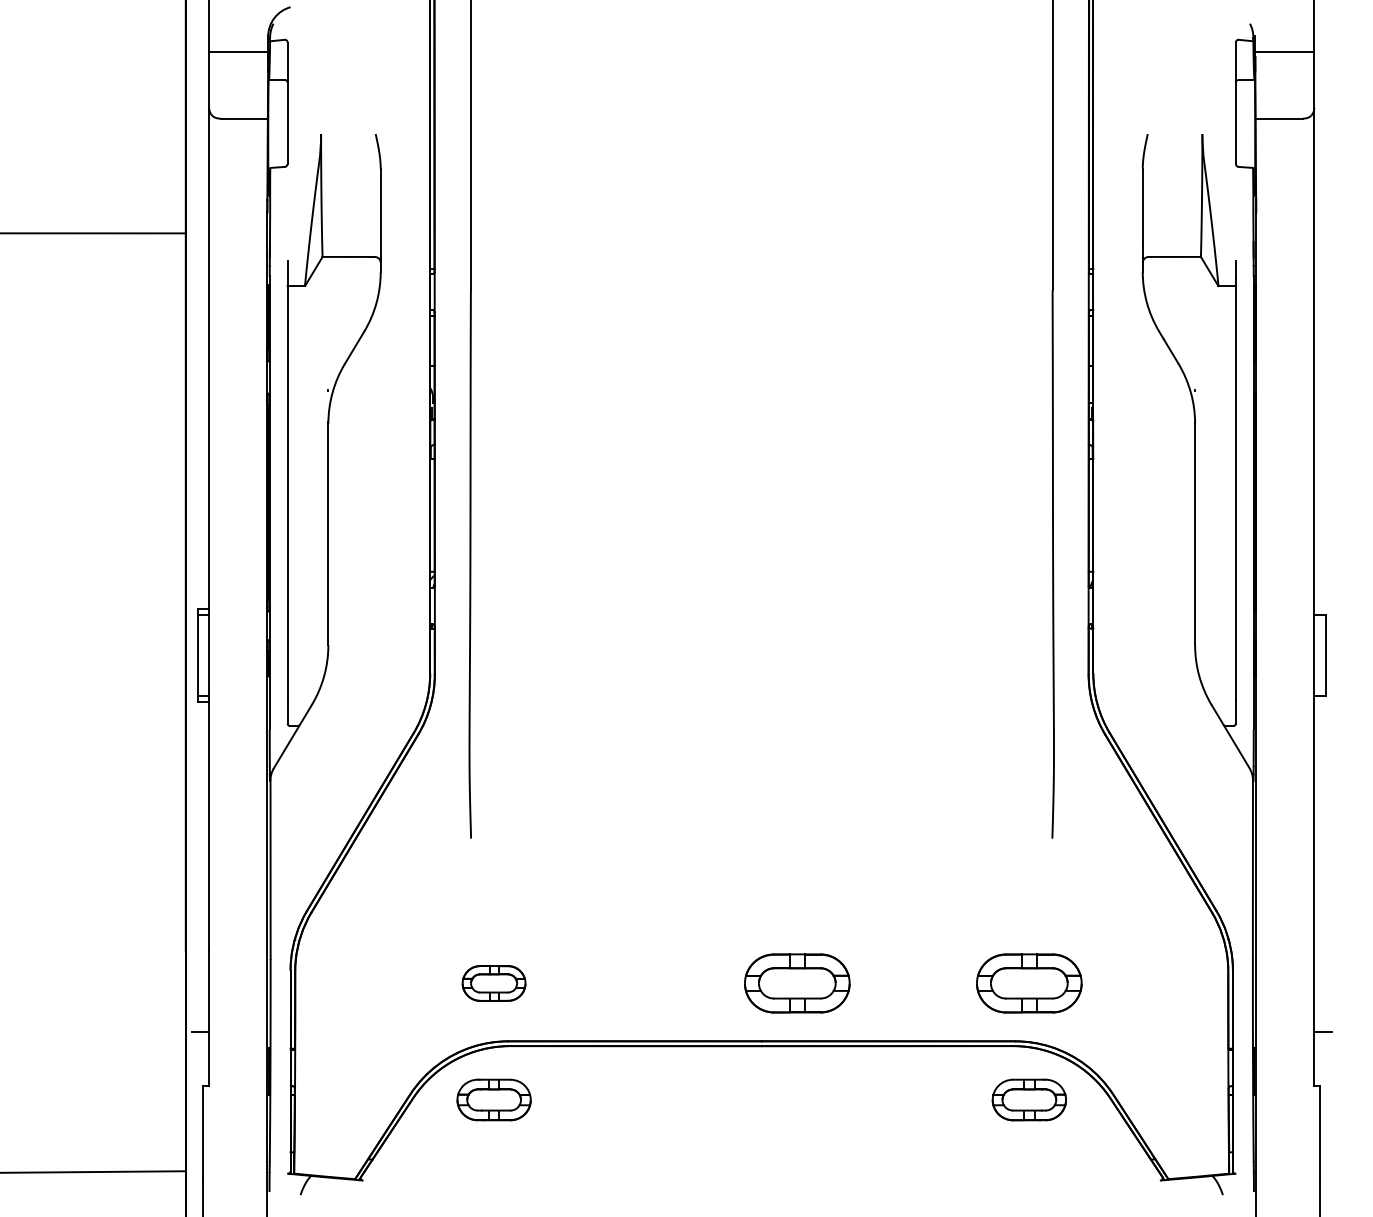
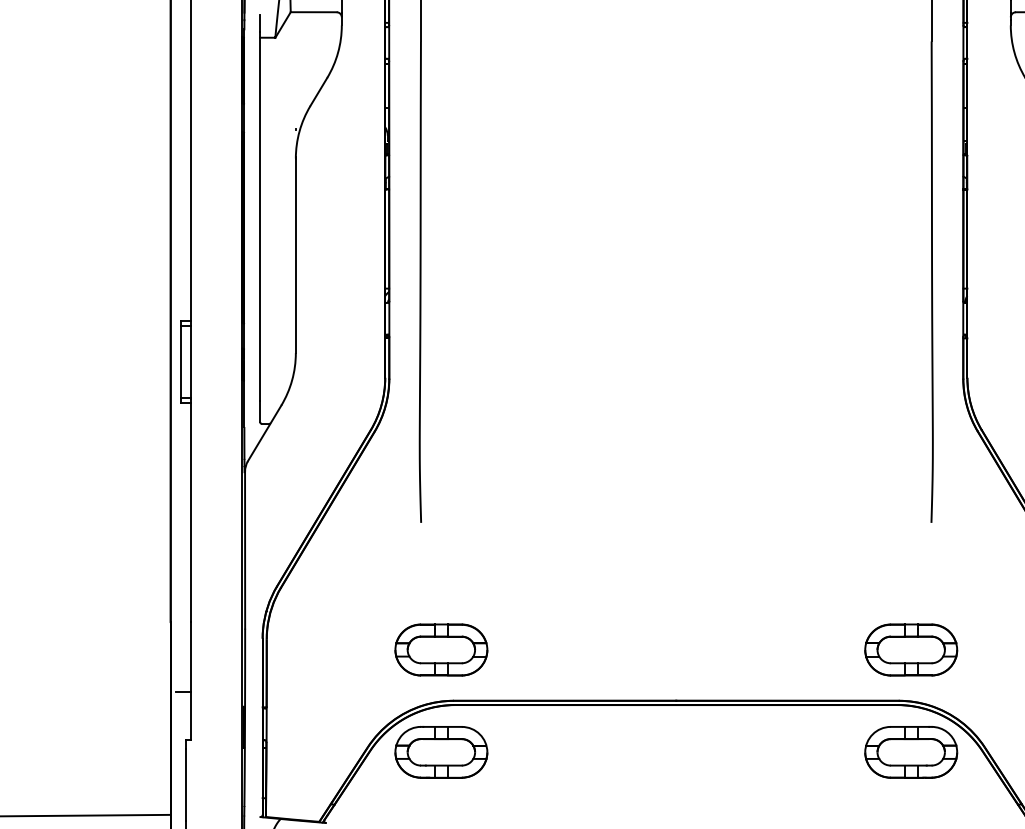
part: (493, 983) -> (440, 650), size x1.67
part: (797, 983) -> (707, 650), removed
part: (493, 1099) -> (440, 751), size x1.43
part: (1029, 1099) -> (911, 751), size x1.43

